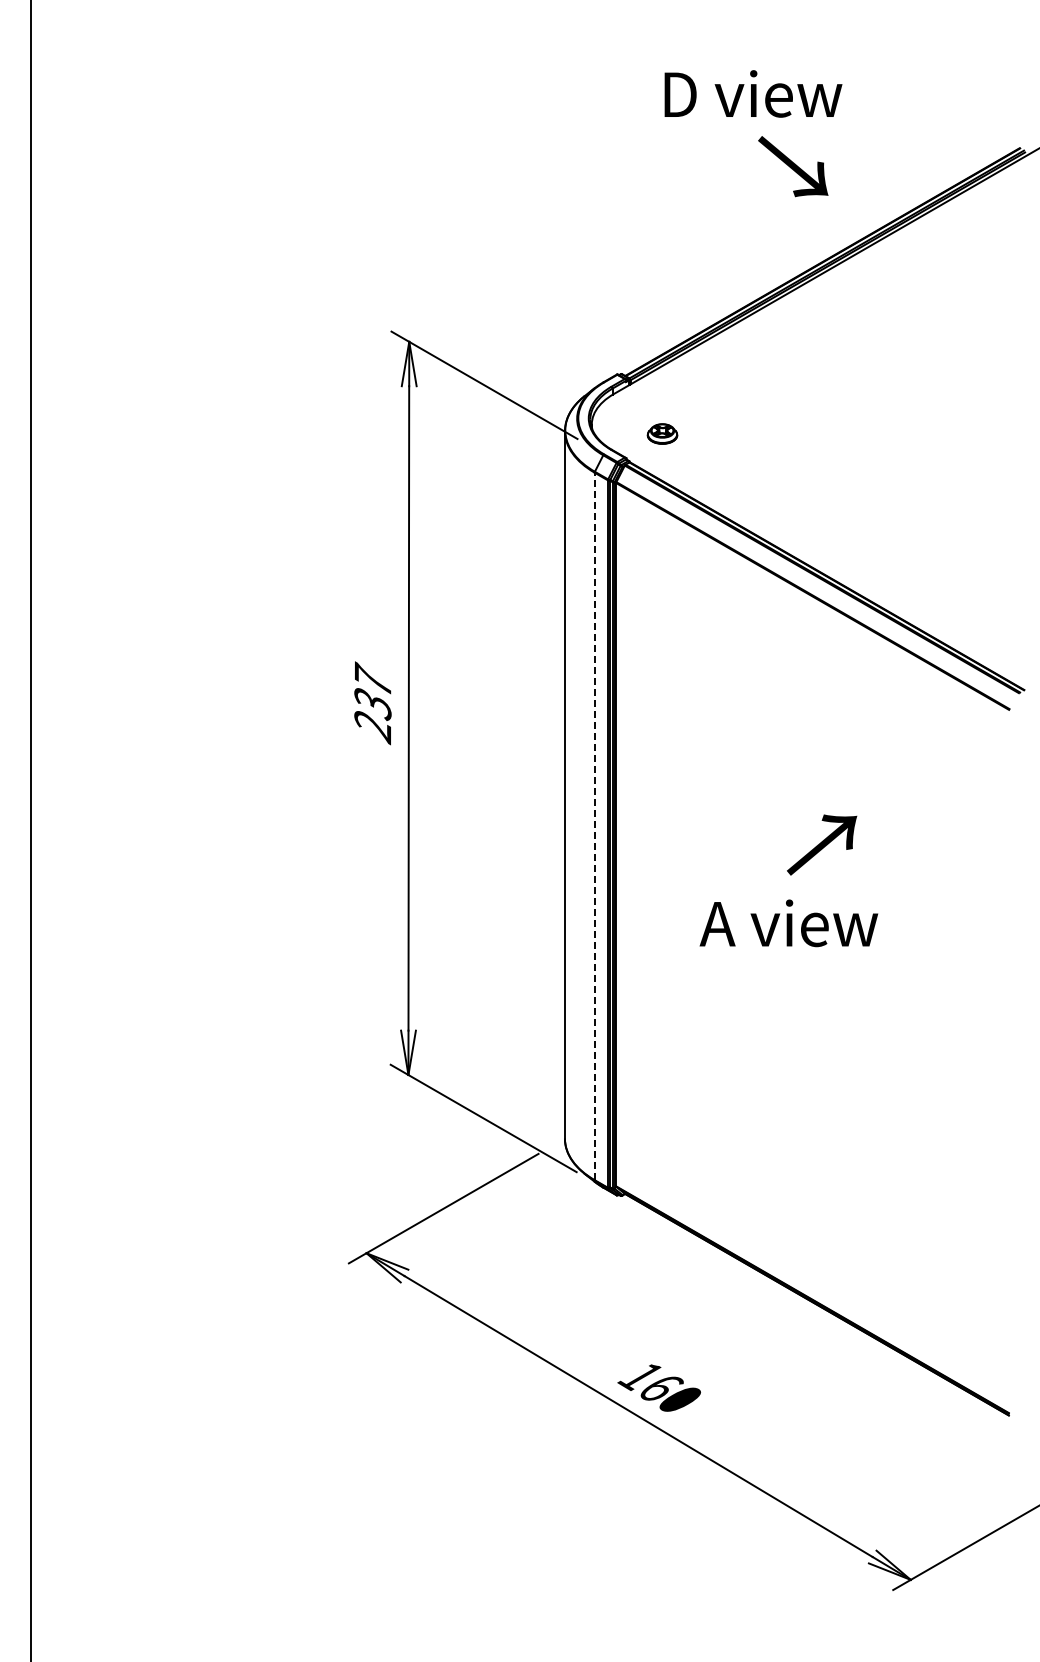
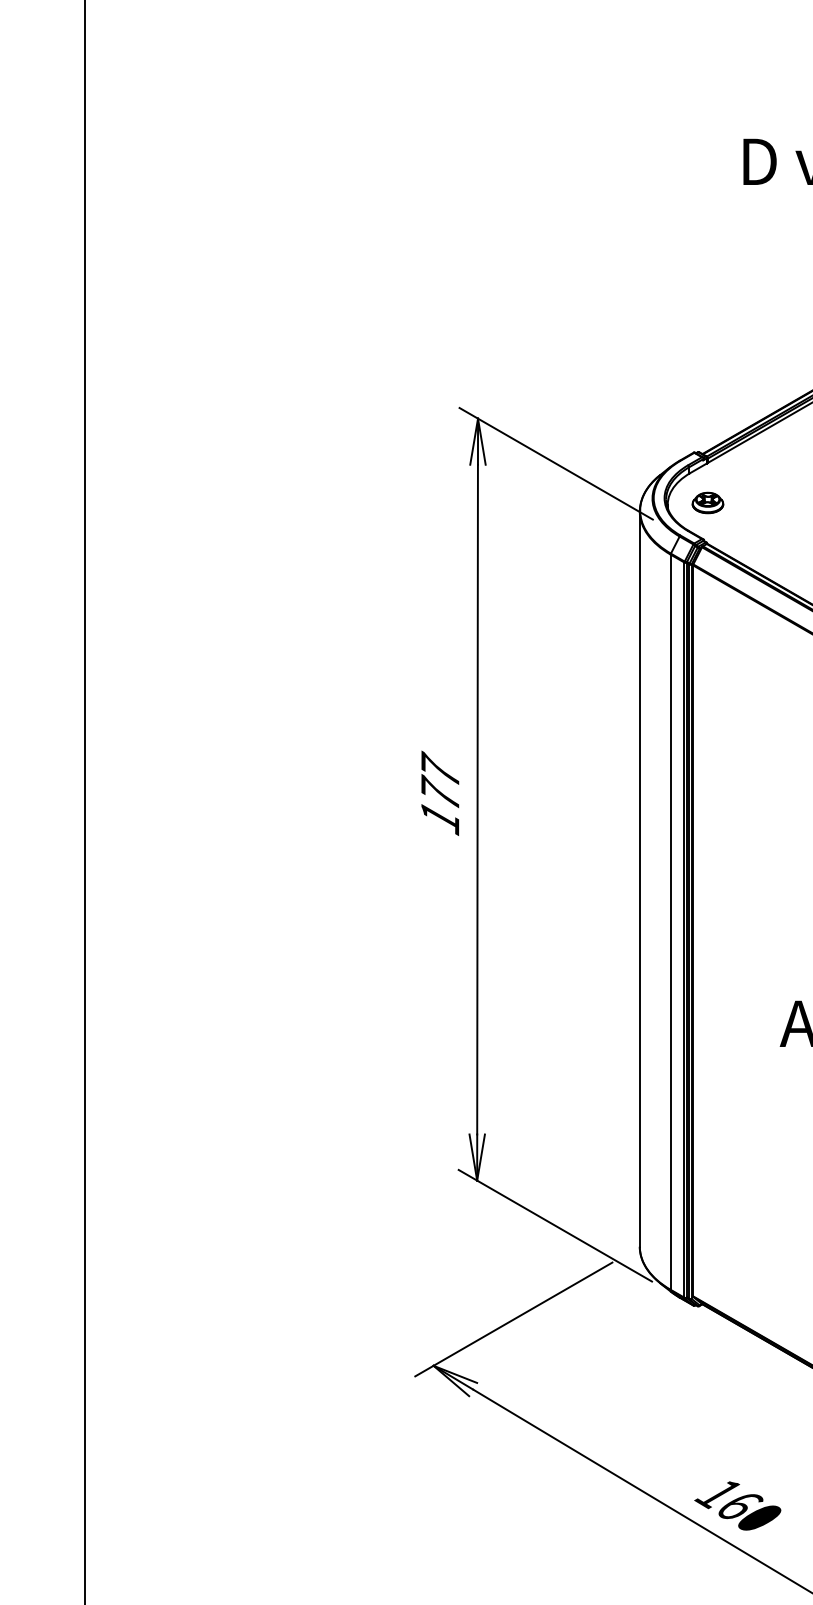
part: (662, 433) -> (707, 502), moved
text: (372, 714) -> (439, 805), 237 -> 177
line: (594, 826) -> (670, 922), dashed -> solid

